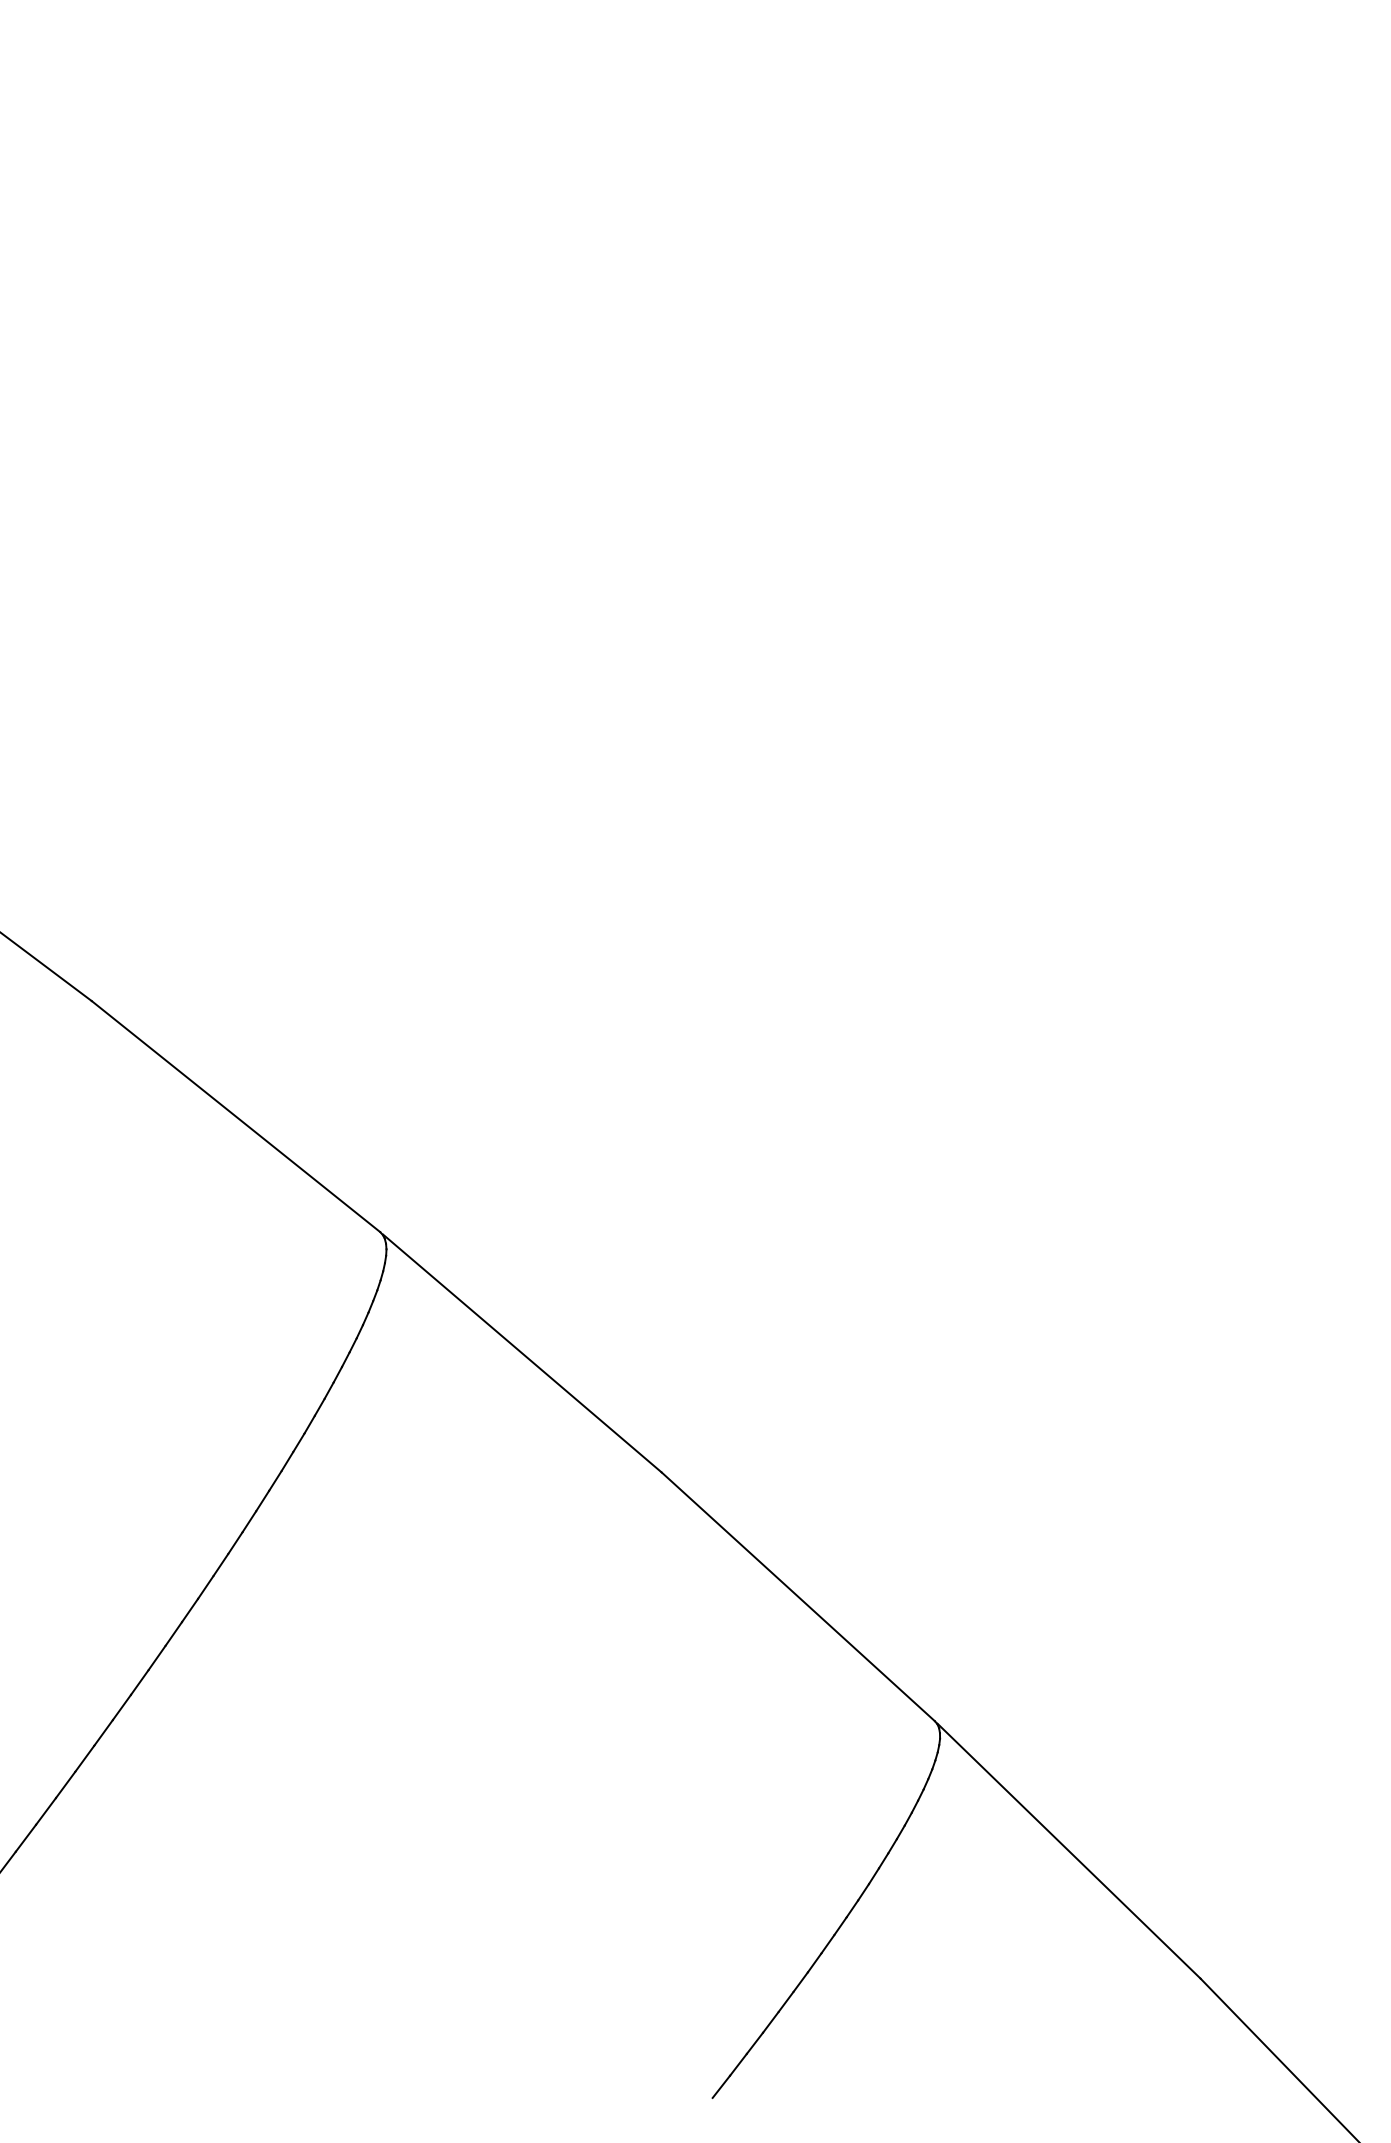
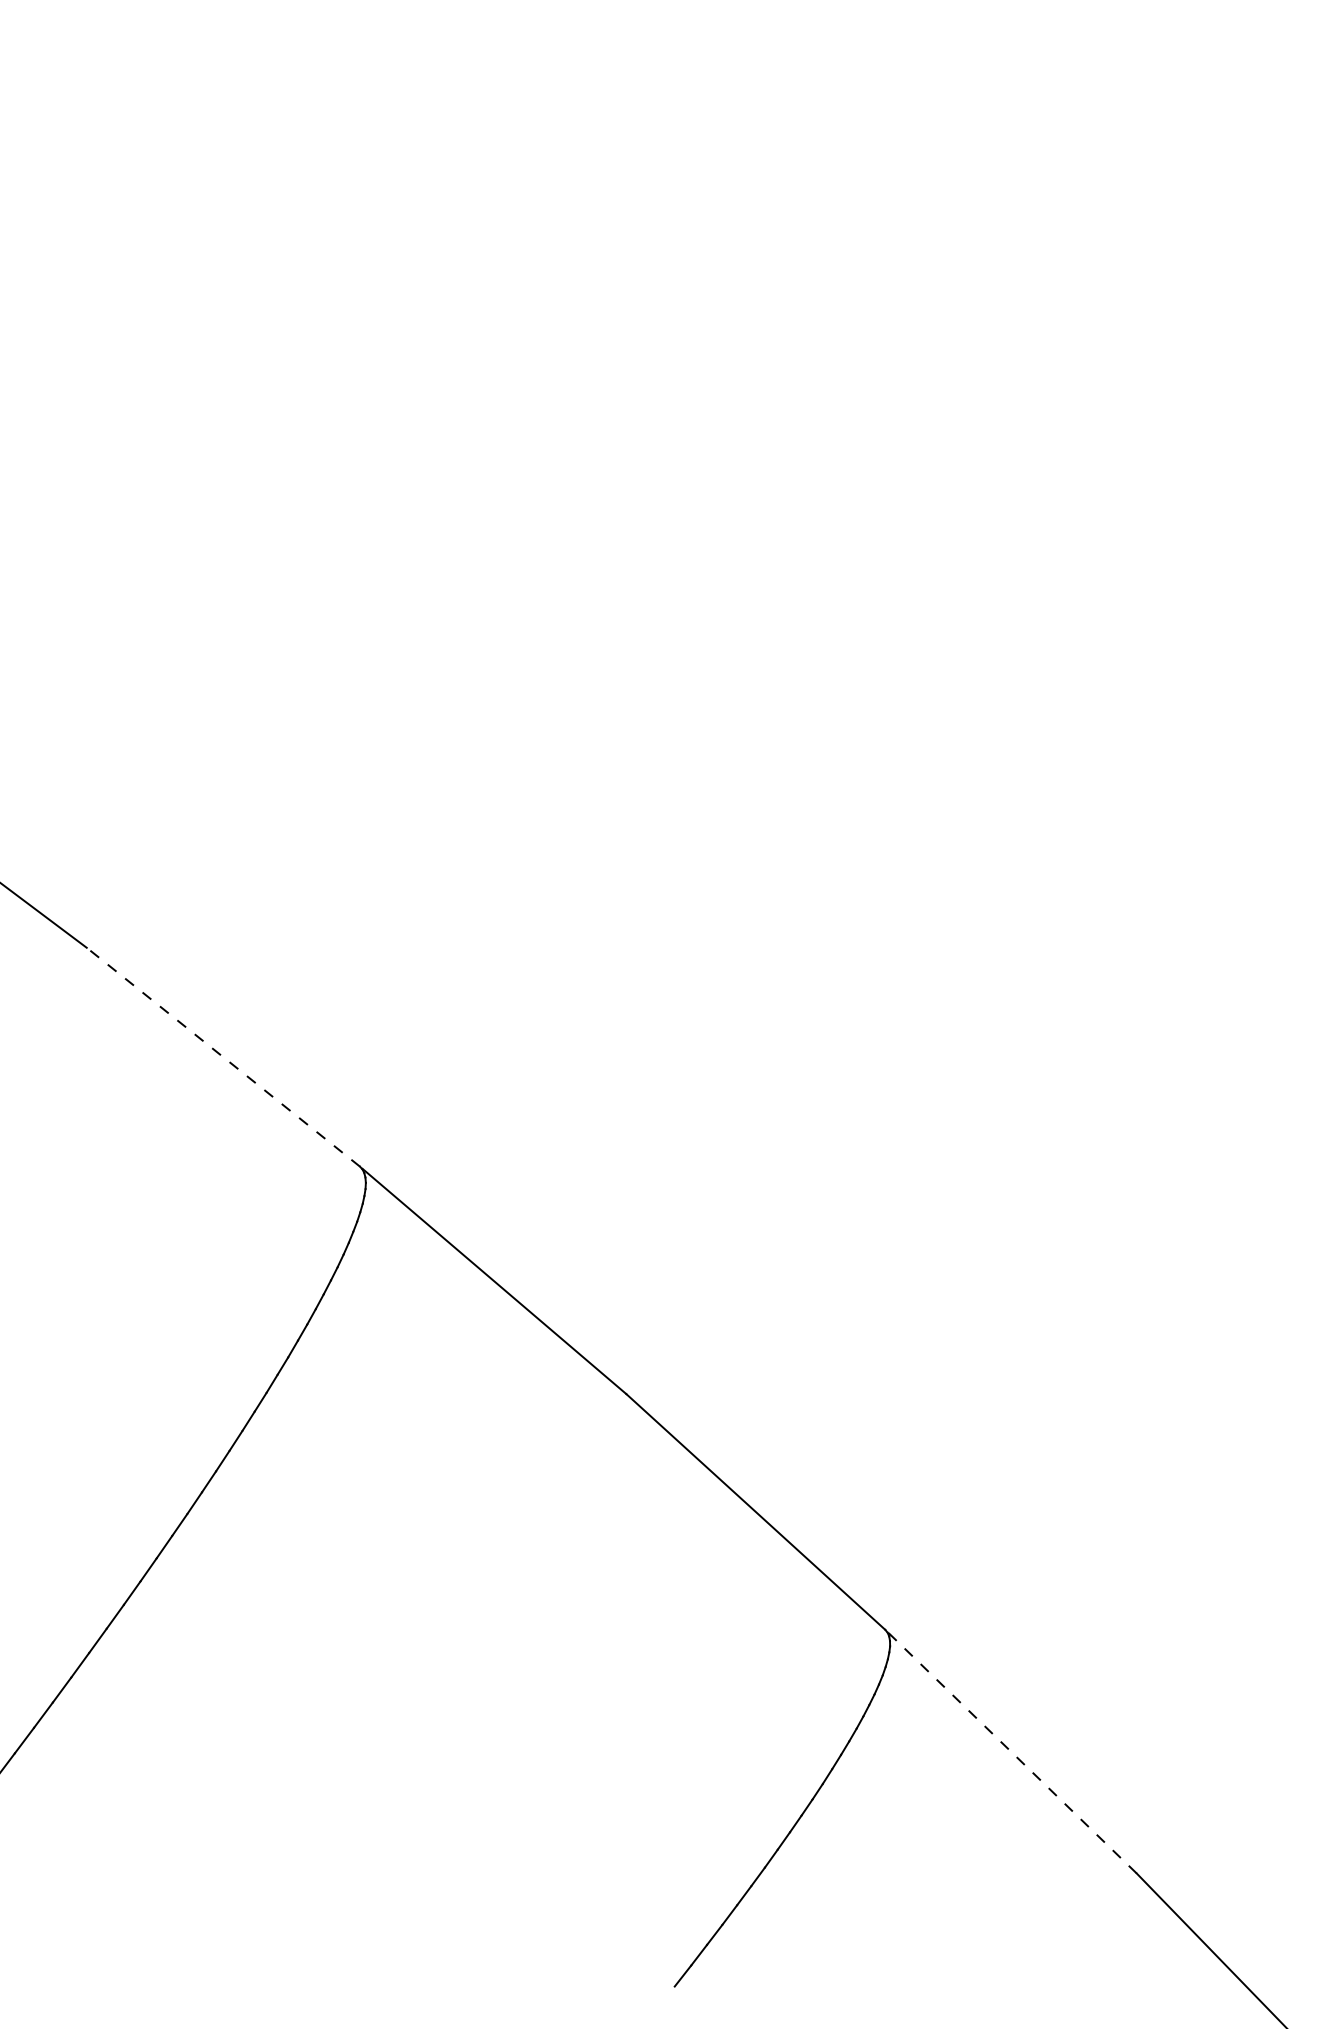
line: (236, 1116) -> (223, 1057), solid -> dashed
line: (1068, 1850) -> (1011, 1752), solid -> dashed

